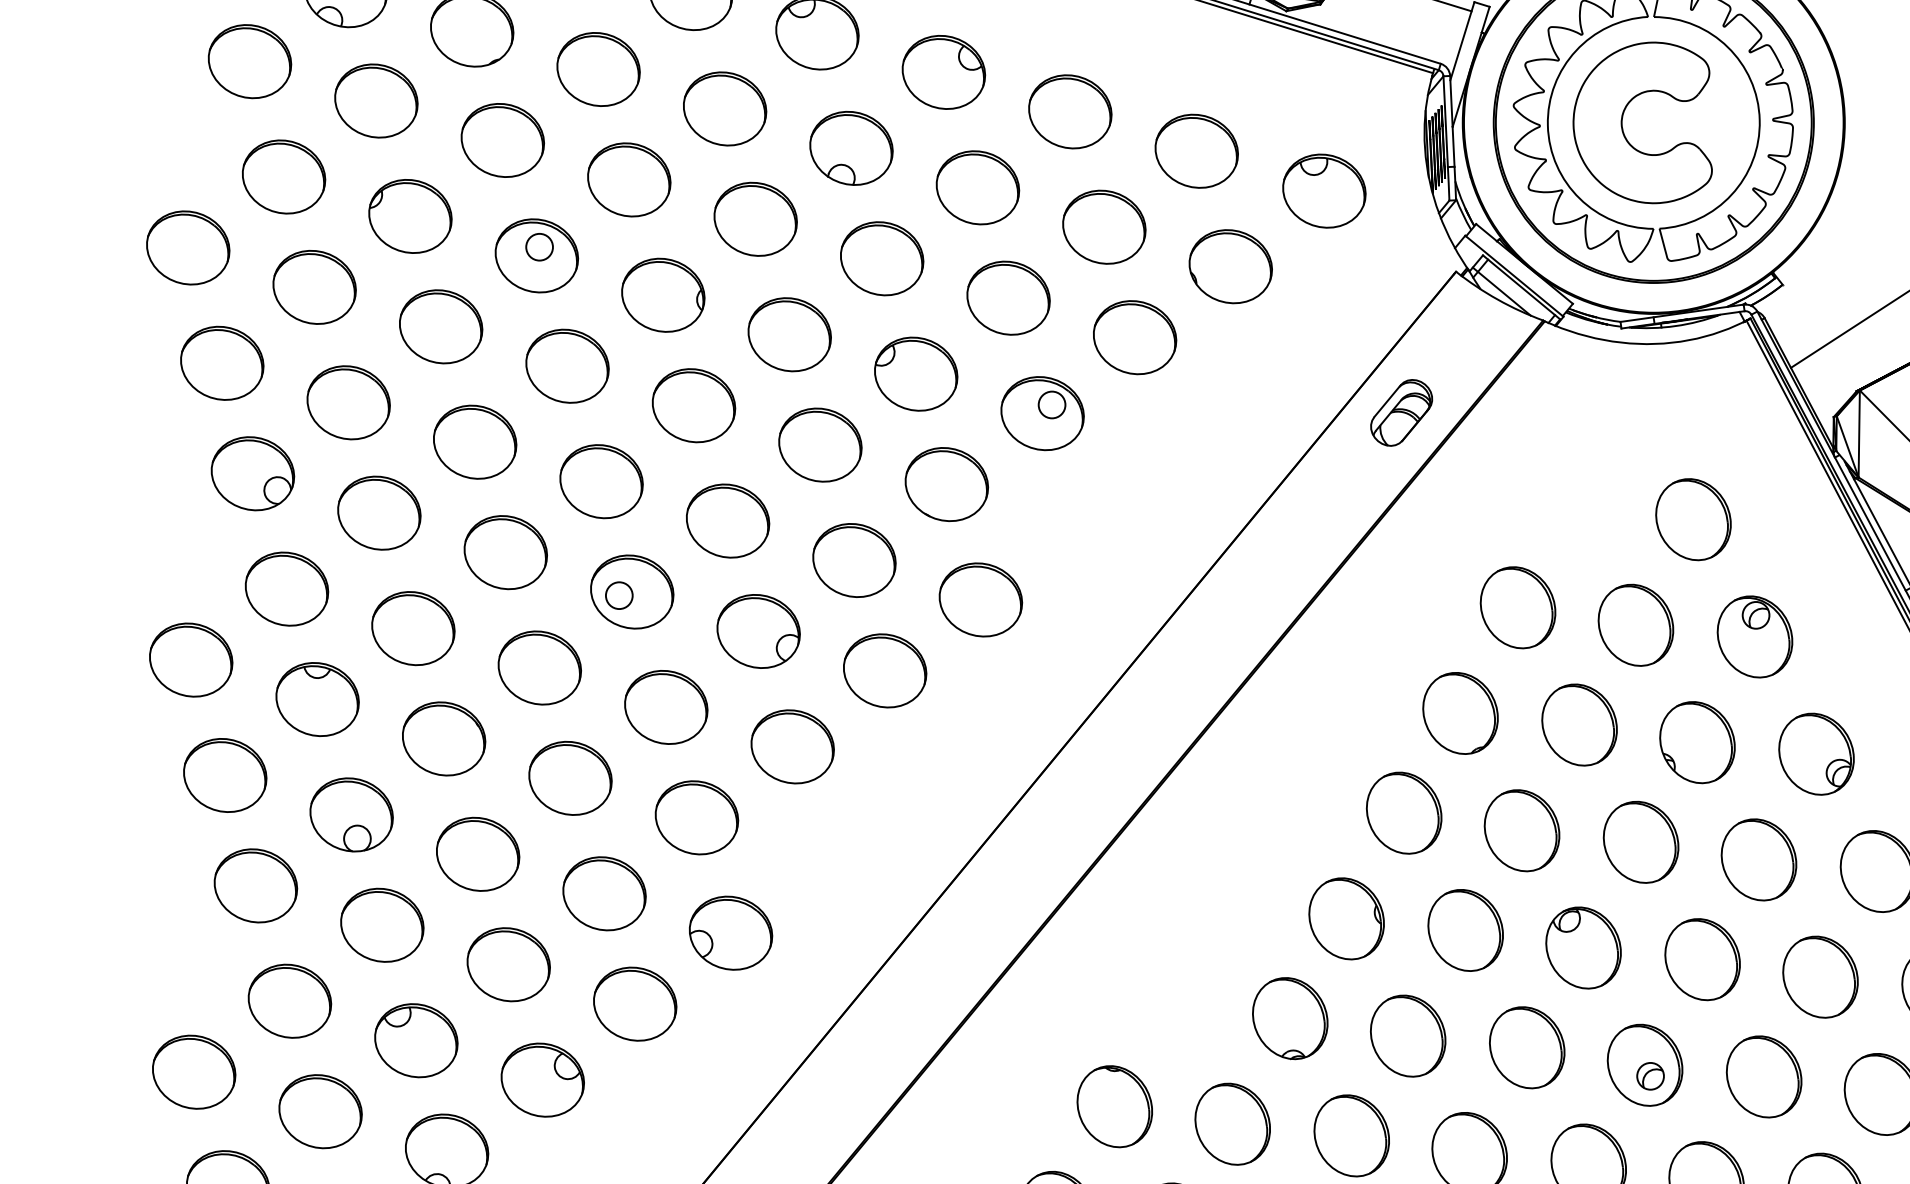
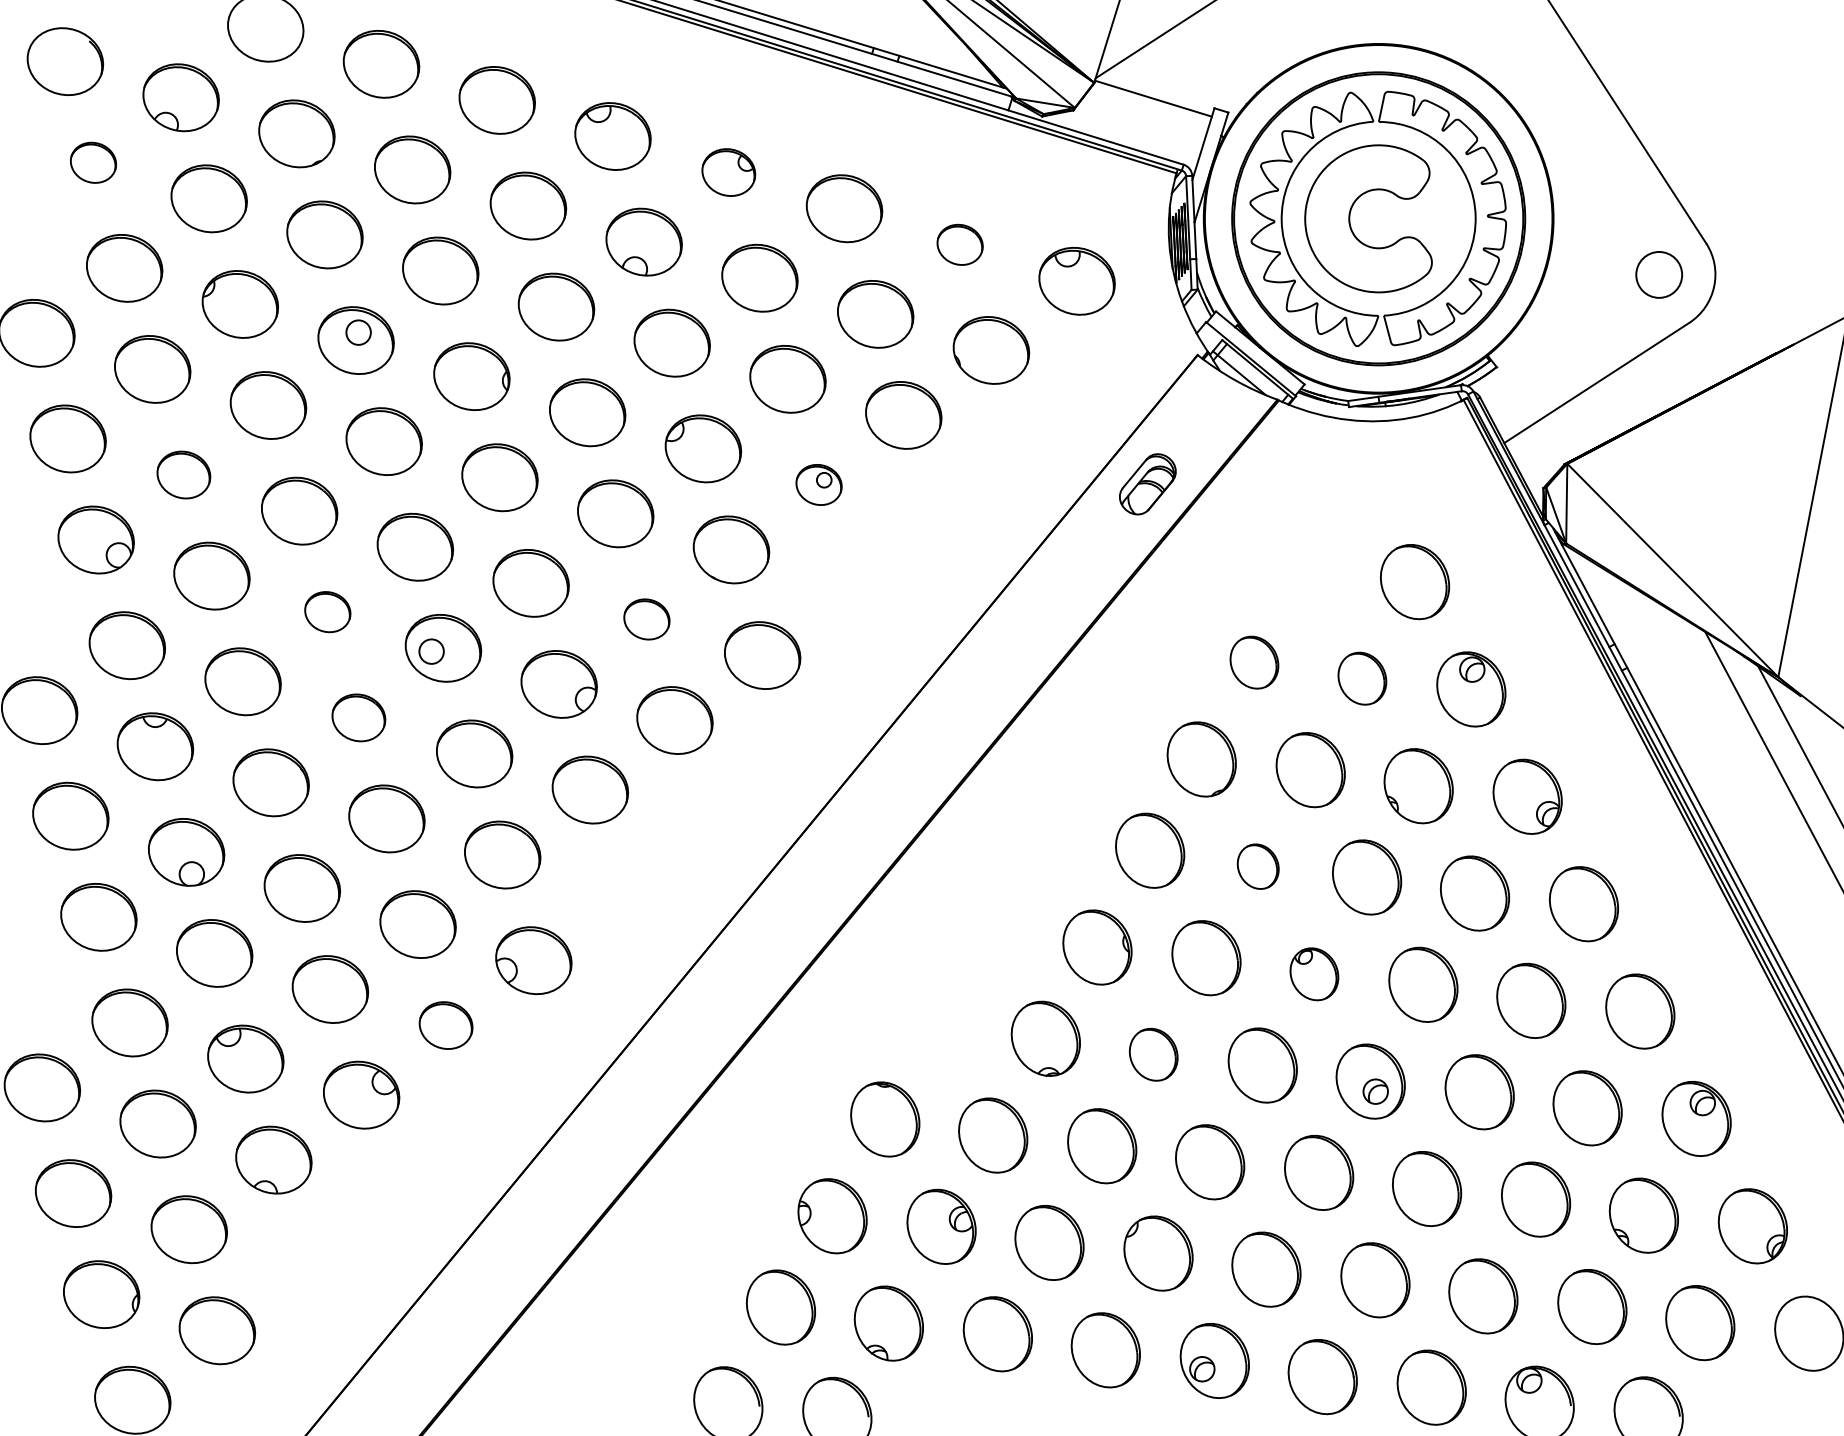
part: (249, 61) -> (93, 162), size x0.6
part: (943, 72) -> (728, 172), size x0.7
part: (1195, 150) -> (959, 244), size x0.6
part: (348, 402) -> (183, 474), size x0.7
part: (1041, 413) -> (818, 484), size x0.6
part: (505, 551) -> (327, 611), size x0.6
part: (854, 560) -> (646, 619), size x0.6
part: (1518, 607) -> (1254, 662), size x0.7
part: (1636, 624) -> (1362, 678), size x0.7
part: (539, 667) -> (358, 717), size x0.7
part: (1522, 830) -> (1258, 866), size x0.6
part: (1583, 948) -> (1314, 974), size x0.7
part: (634, 1004) -> (445, 1025), size x0.7
part: (1407, 1035) -> (1153, 1054), size x0.7

